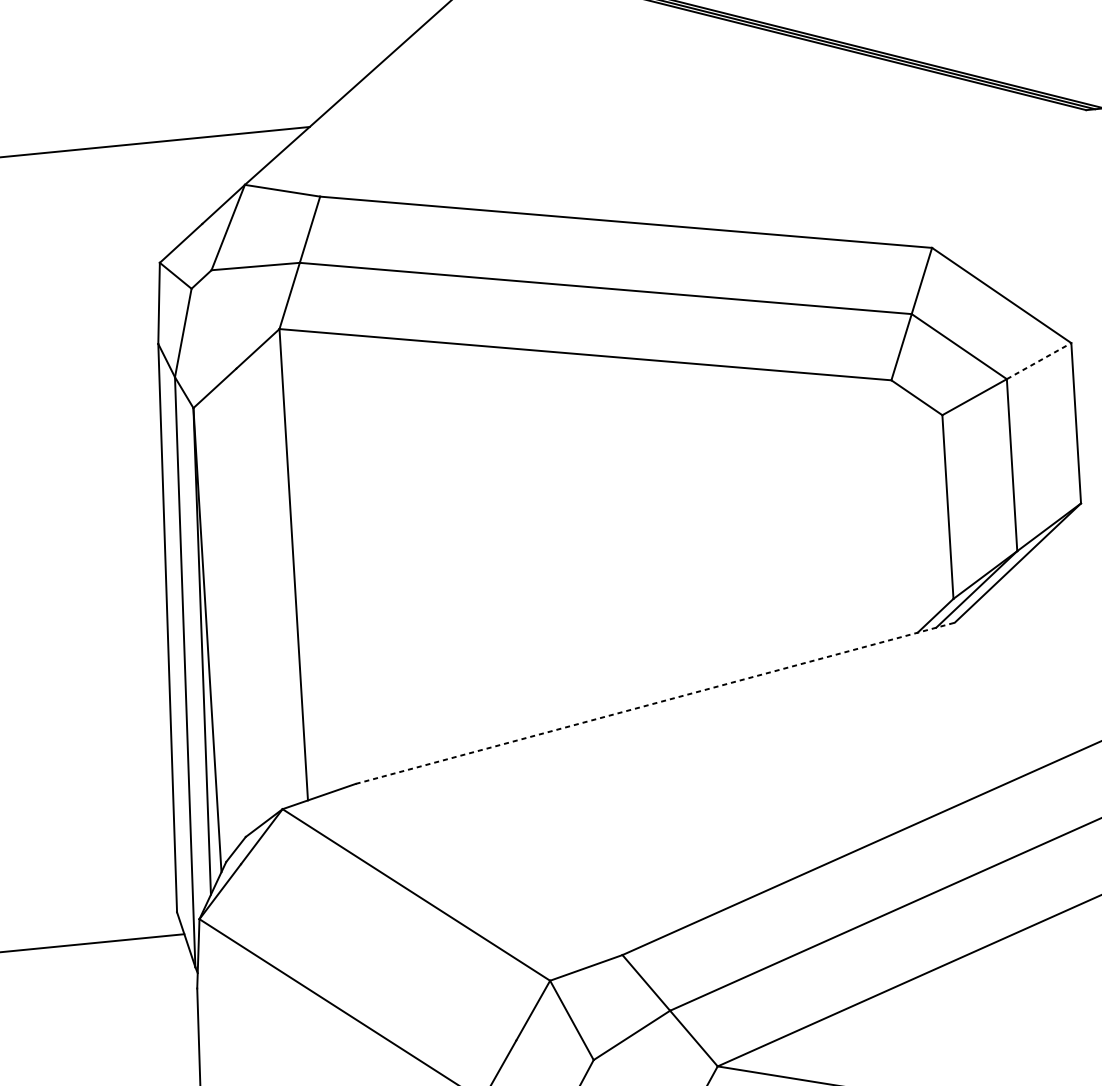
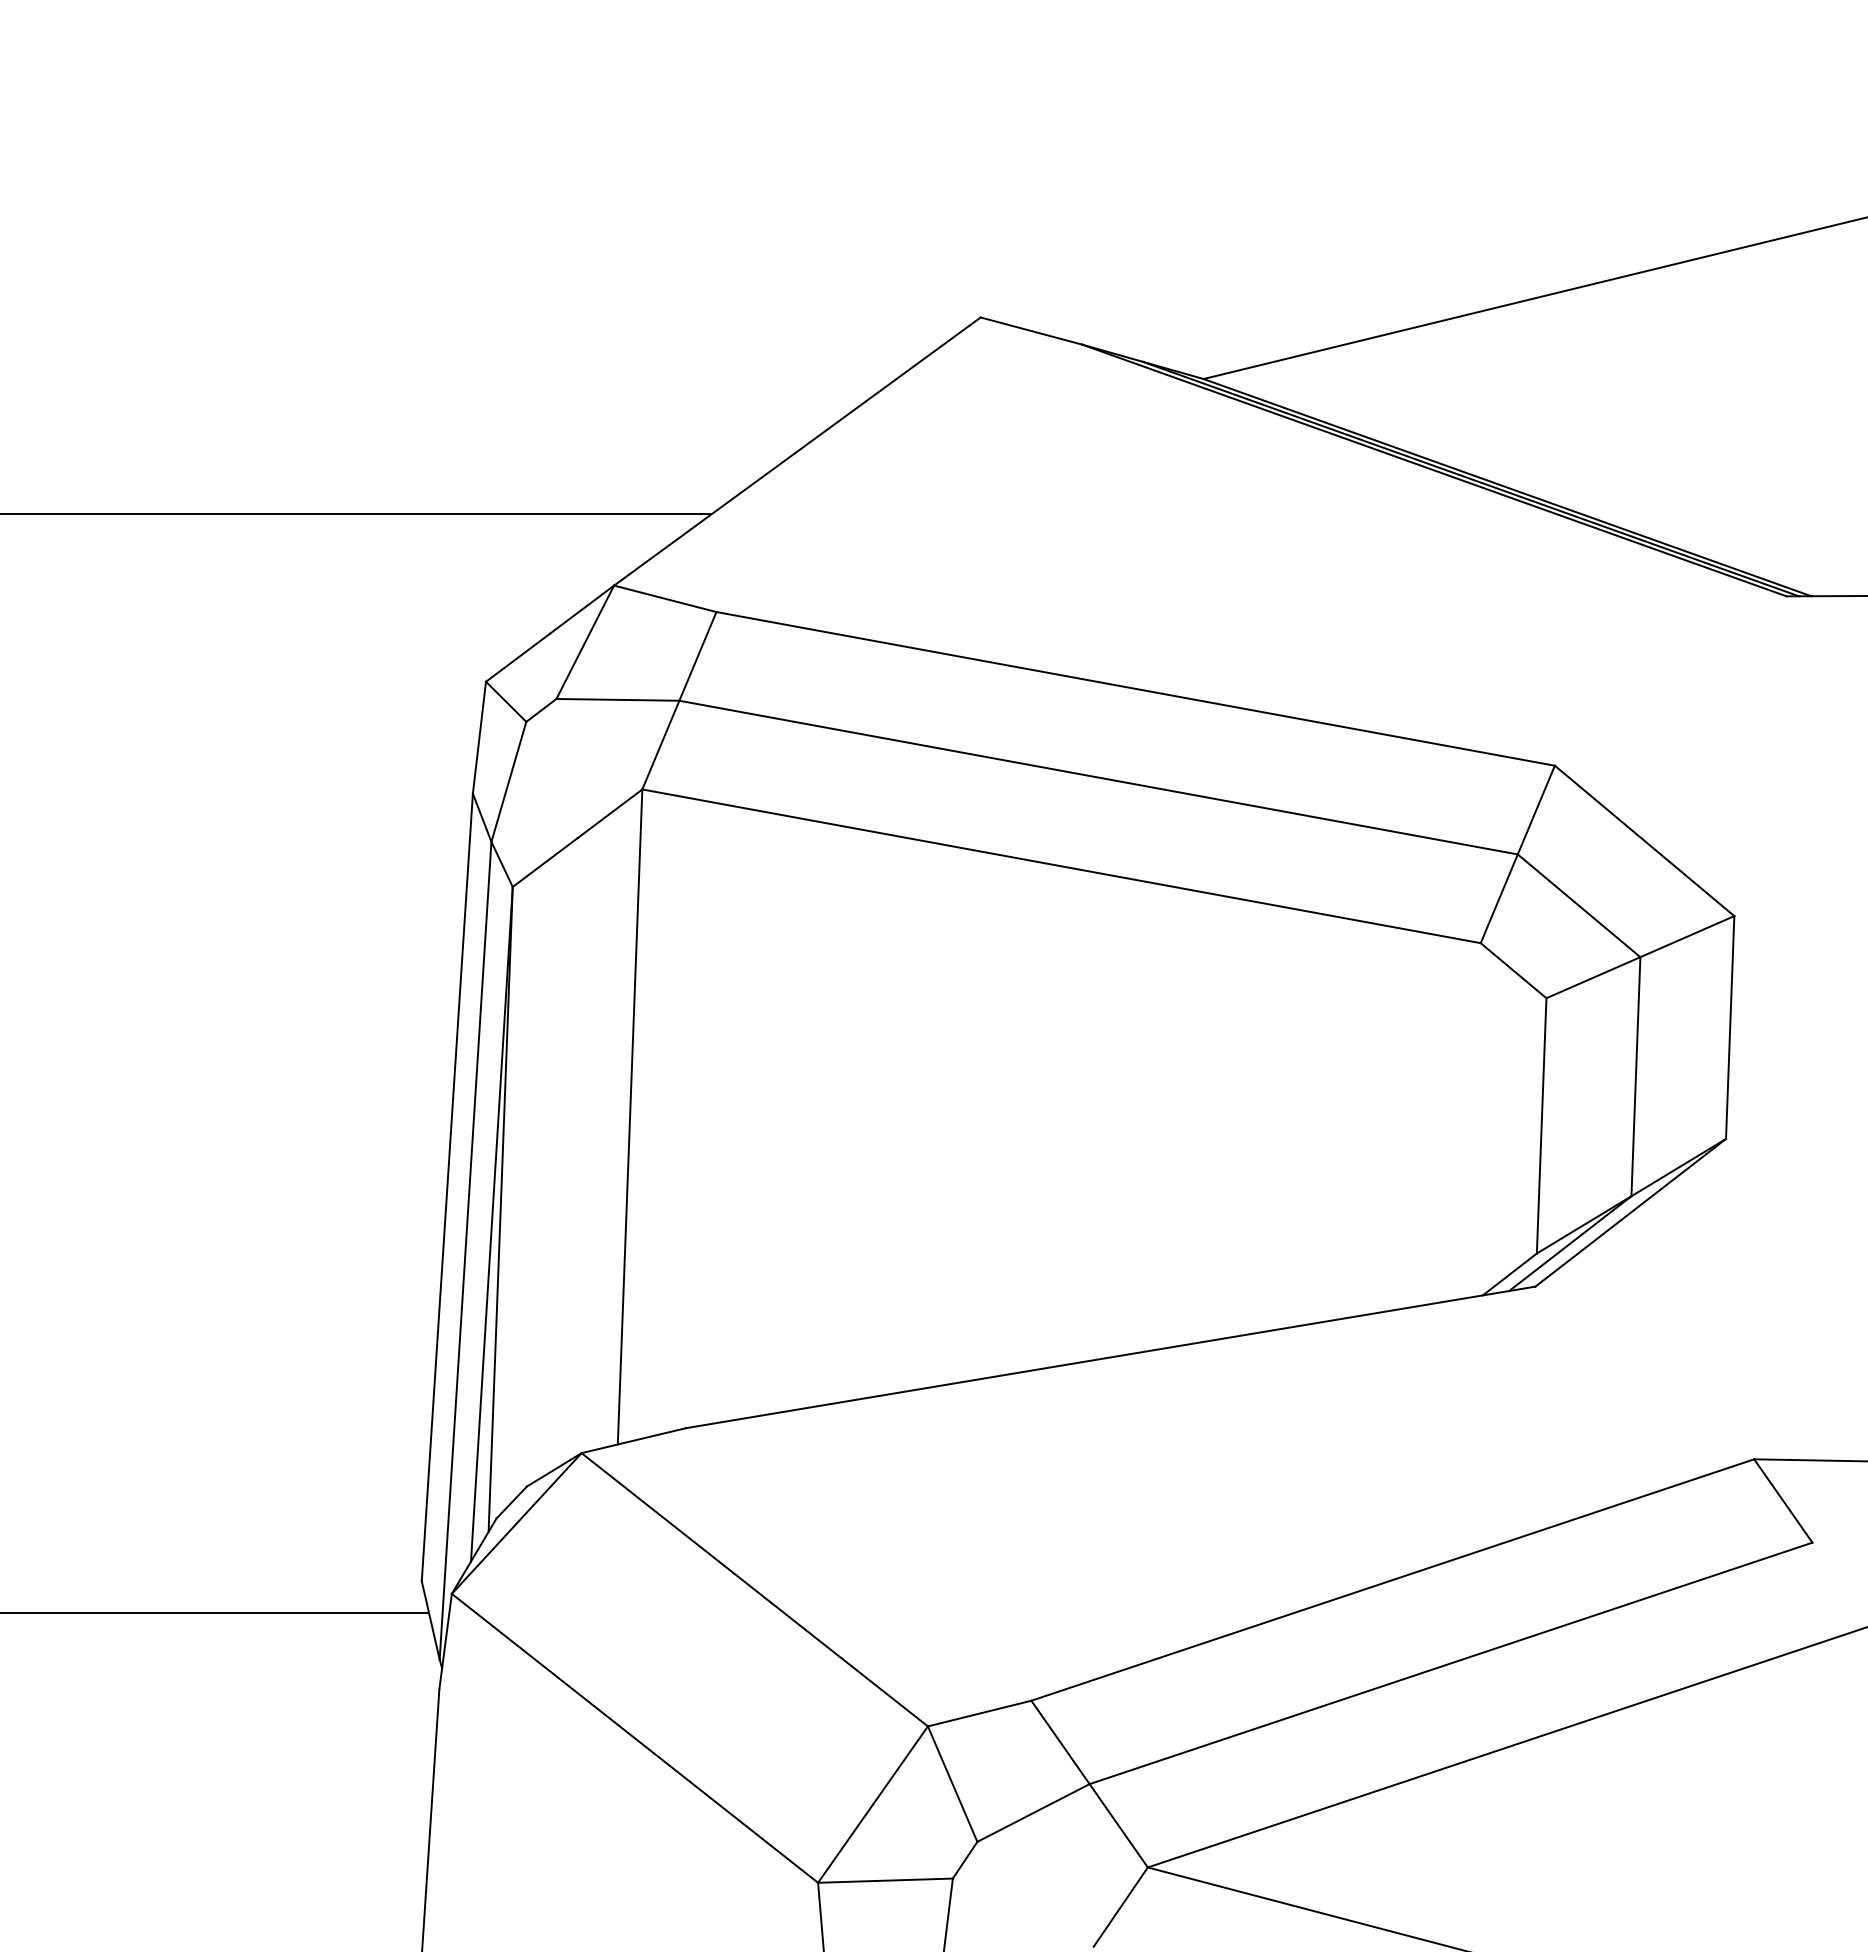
line: (1039, 361) -> (1687, 936), dashed -> solid
line: (655, 703) -> (1110, 1357), dashed -> solid

